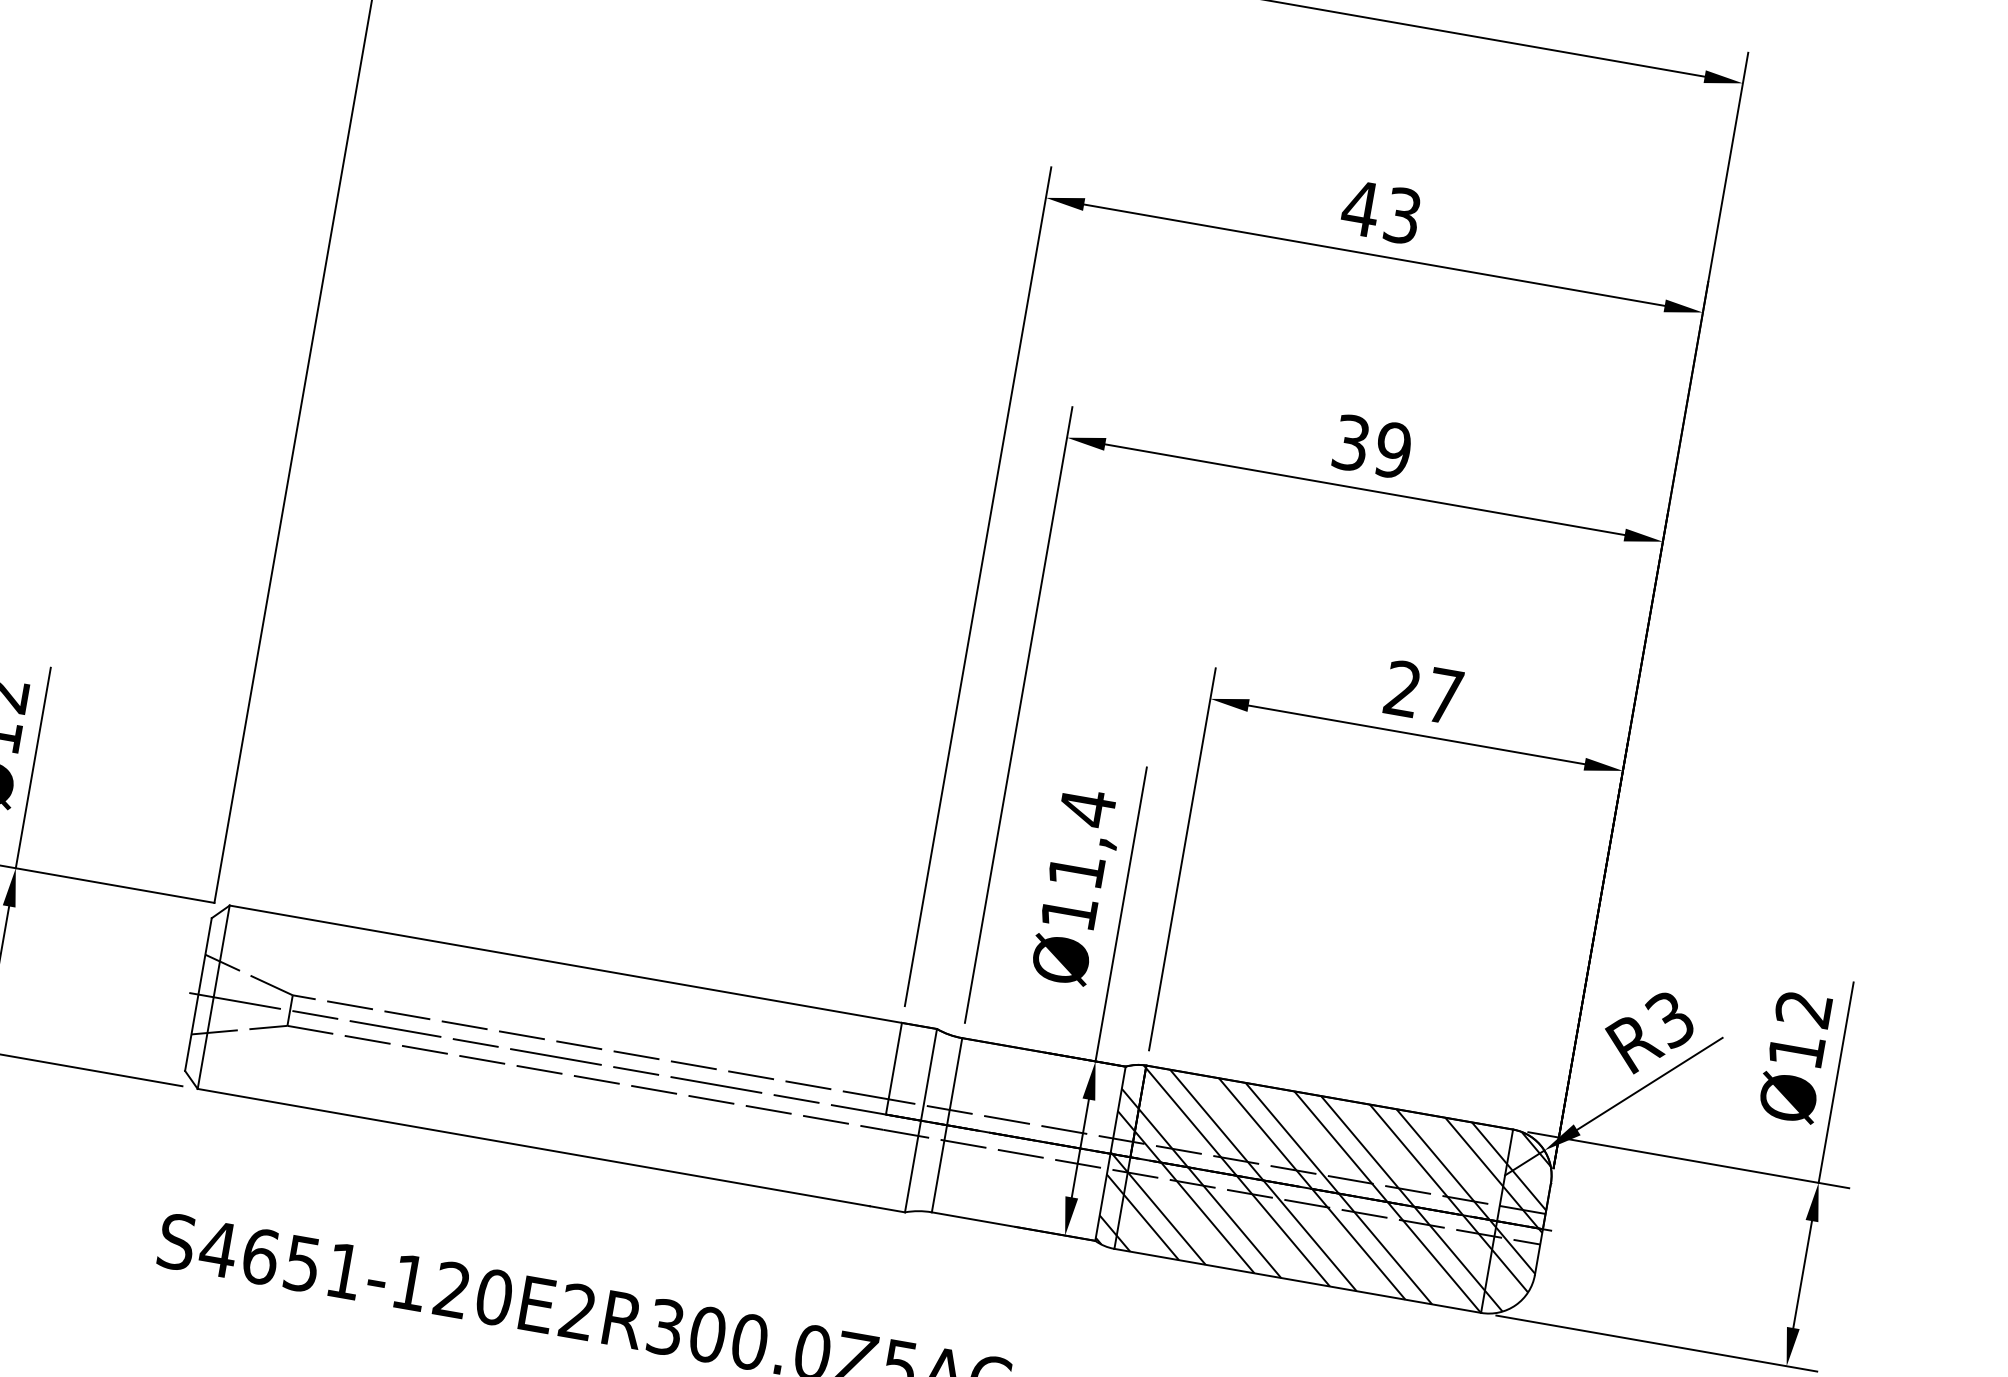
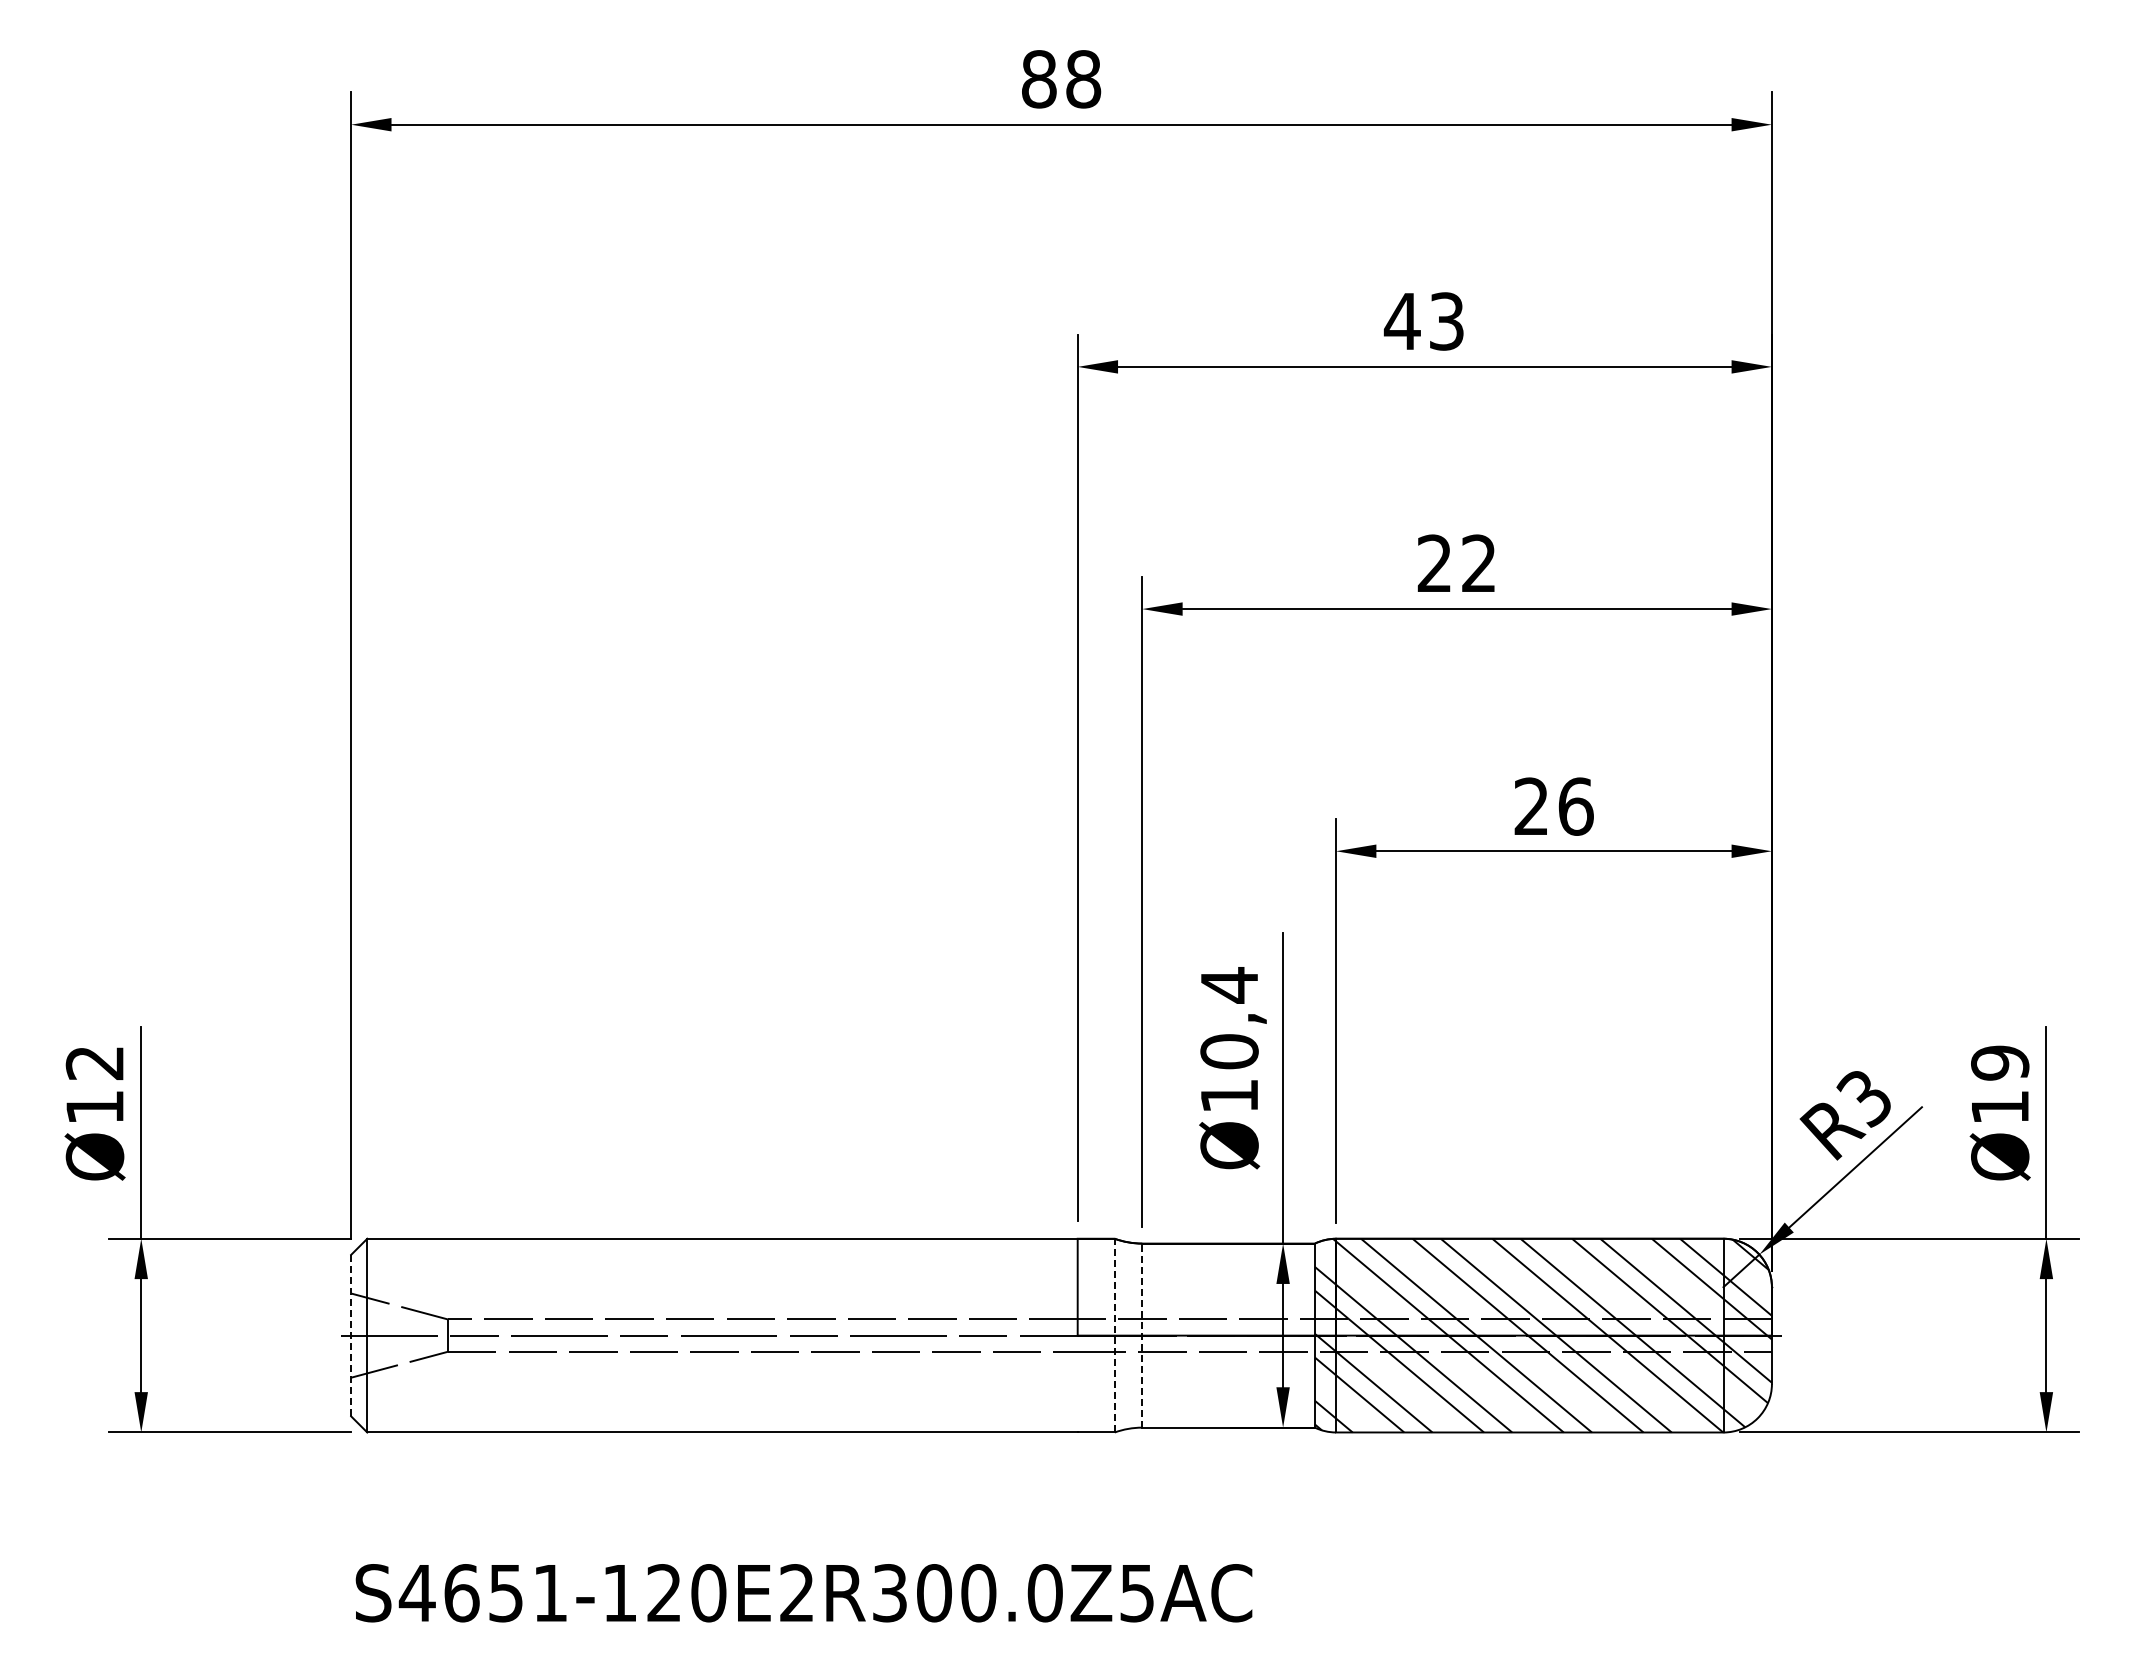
text: (1371, 446) -> (1456, 563), 39 -> 22
text: (1444, 696) -> (1575, 806), 27 -> 26
text: (1076, 870) -> (1229, 1051), Ø11,4 -> Ø10,4
line: (198, 994) -> (351, 1335), solid -> dashed
text: (1804, 1008) -> (2000, 1062), Ø12 -> Ø19
line: (920, 1120) -> (1114, 1335), solid -> dashed
line: (947, 1125) -> (1142, 1335), solid -> dashed

